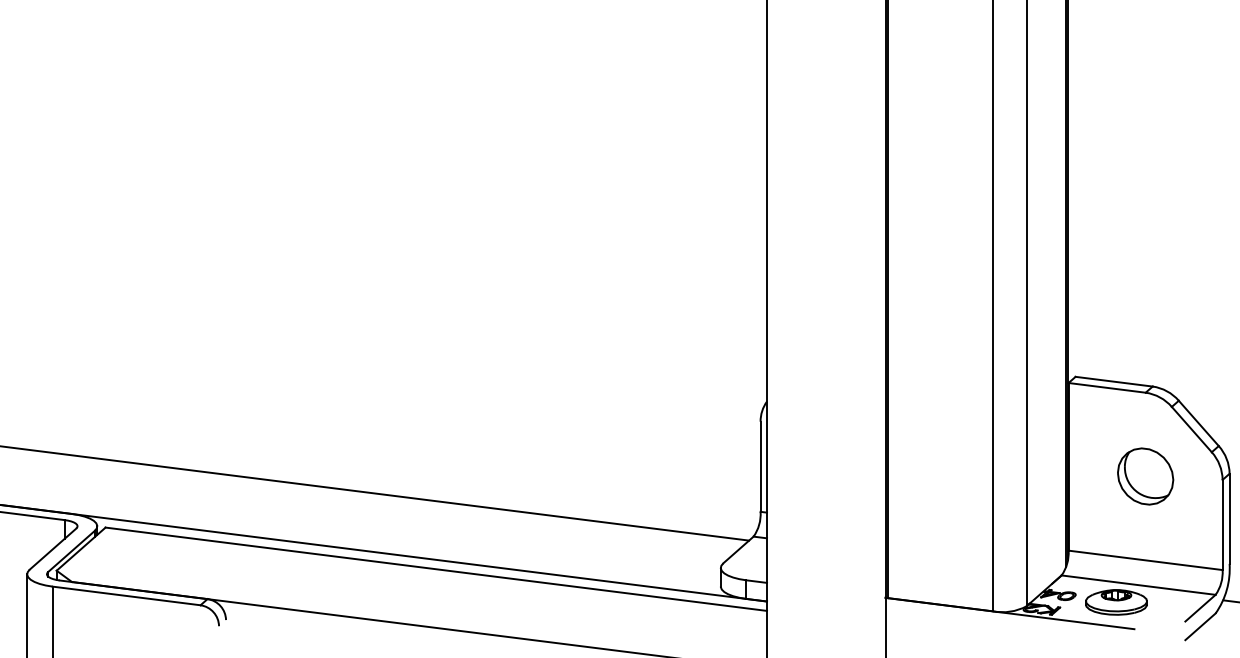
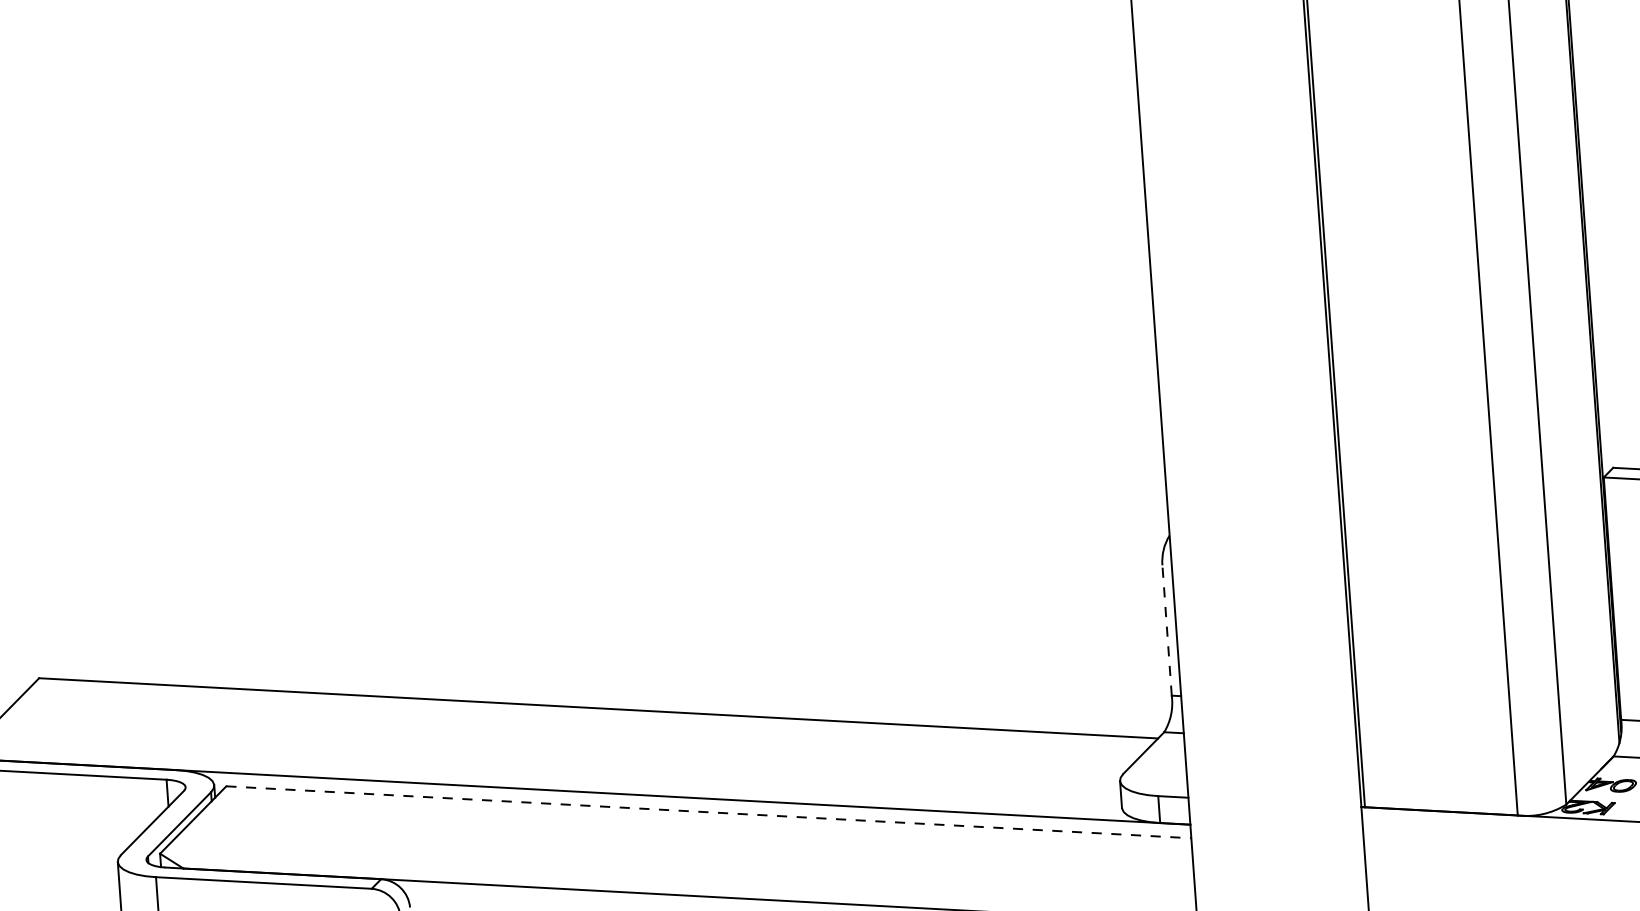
line: (760, 466) -> (1166, 630), solid -> dashed
line: (436, 569) -> (709, 812), solid -> dashed

